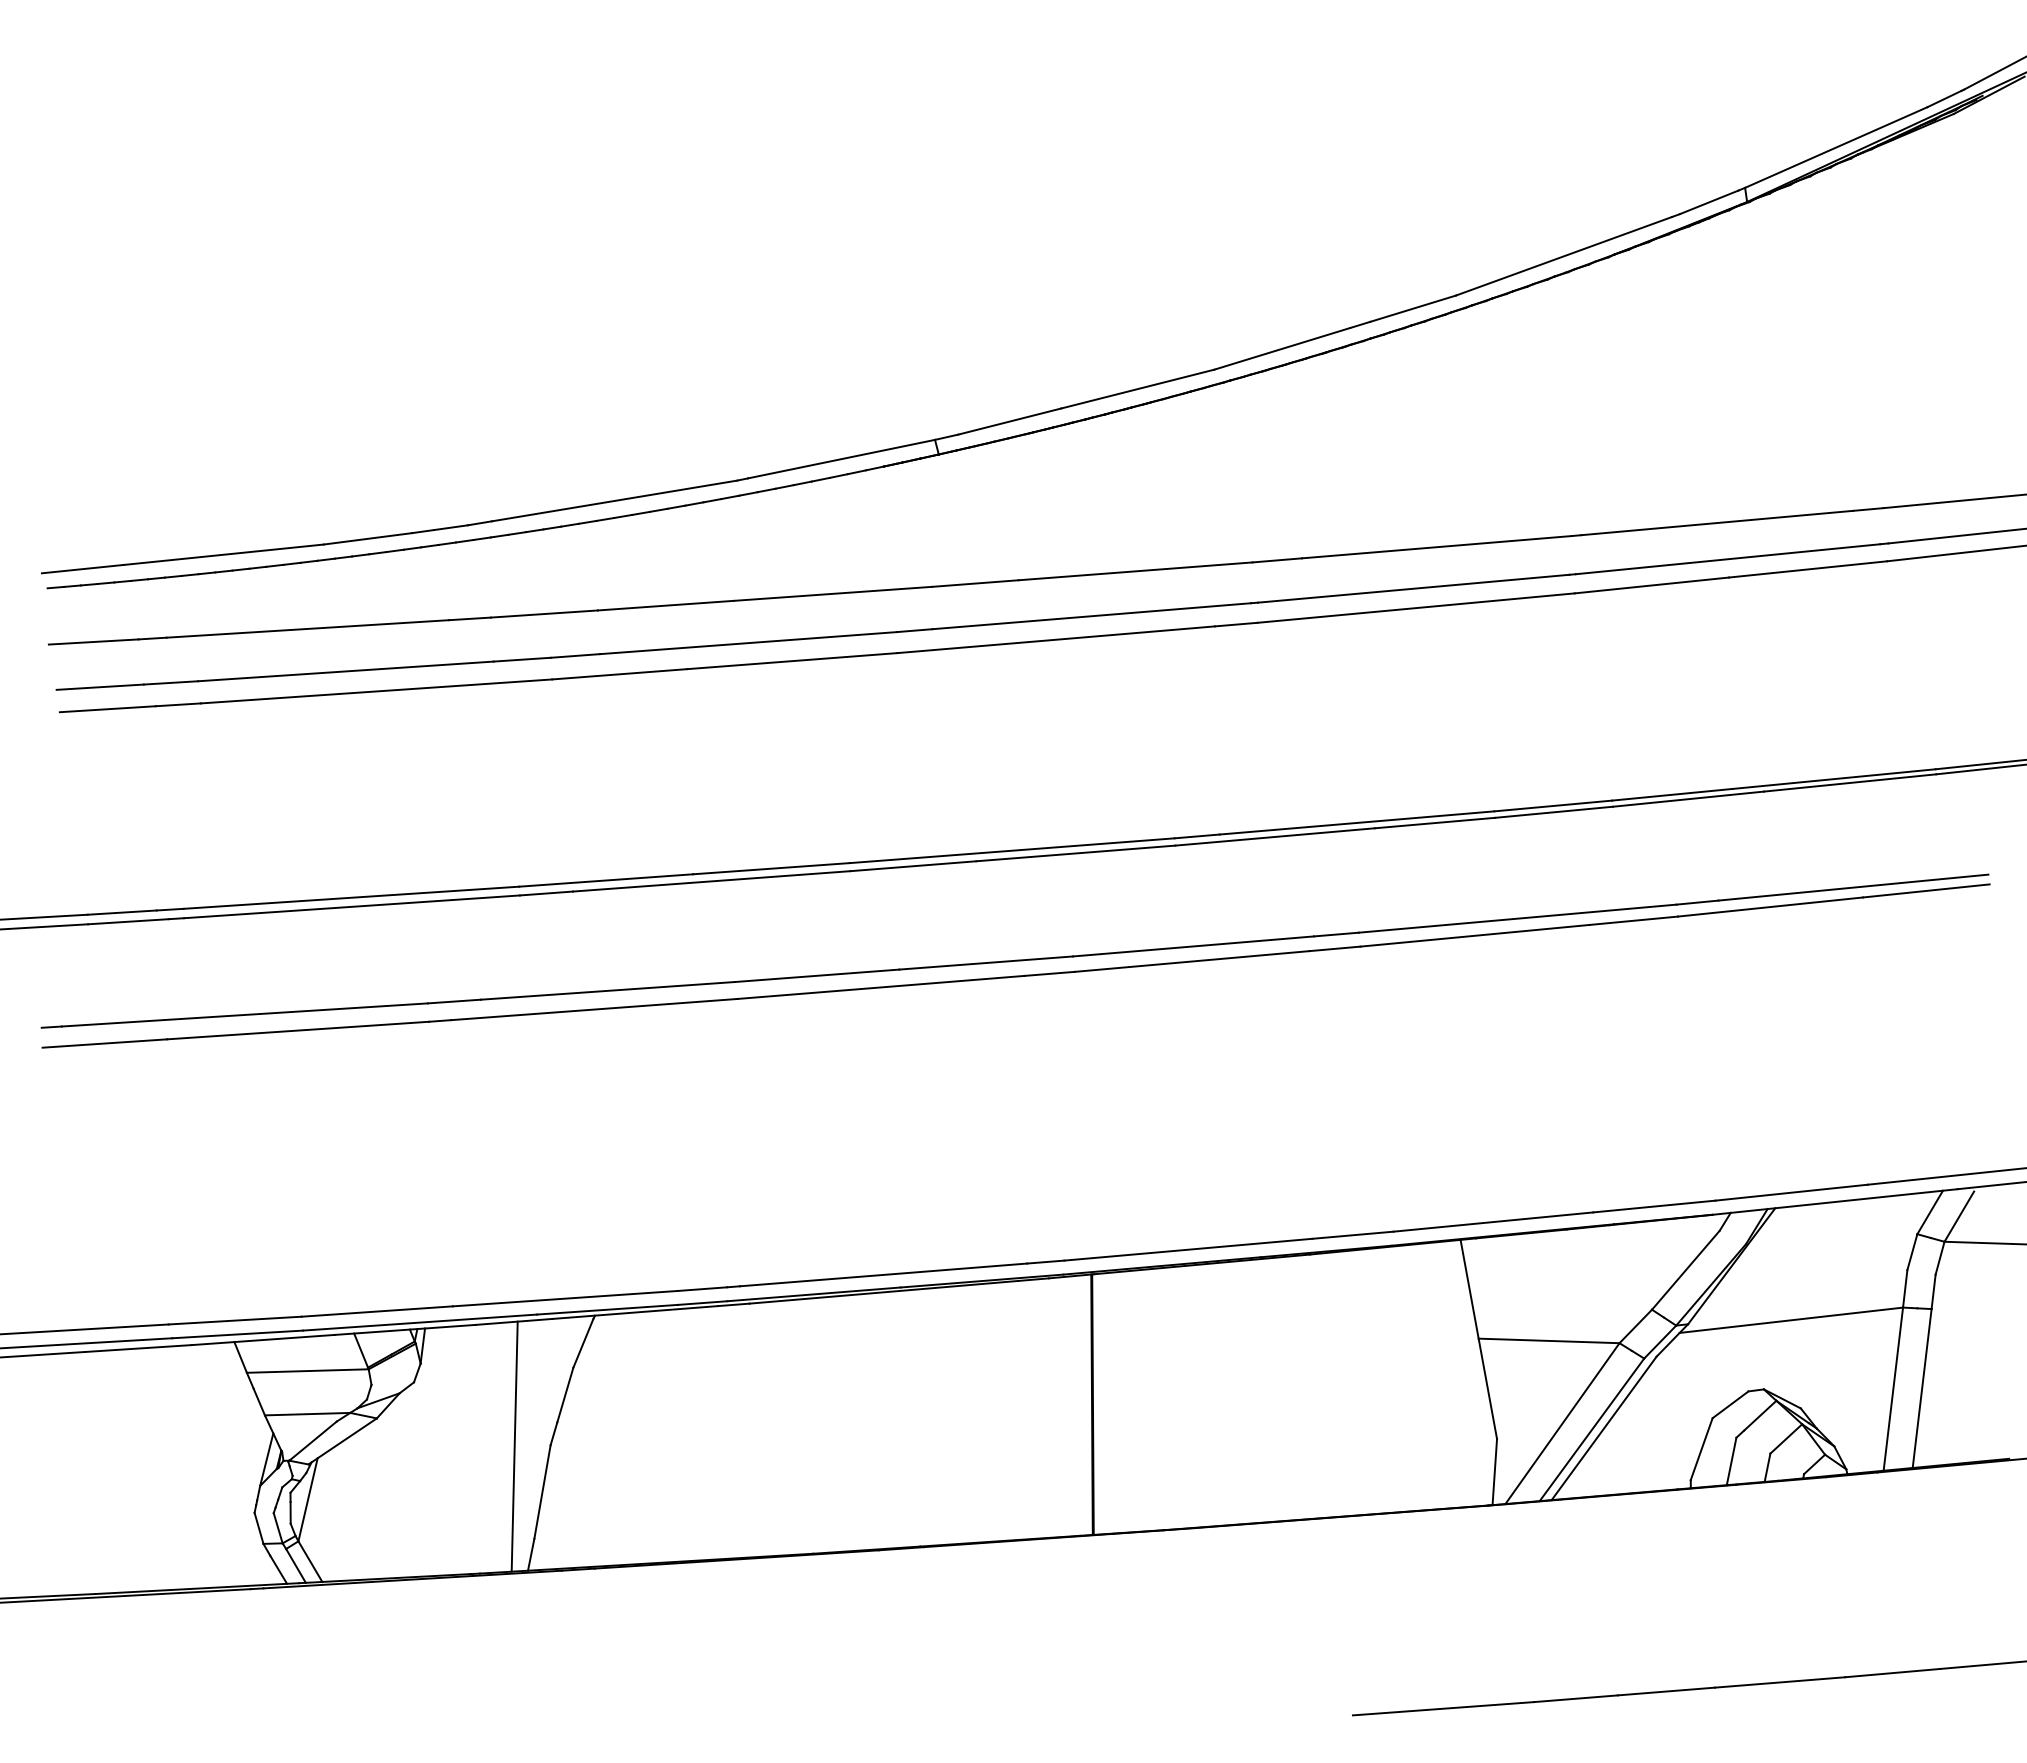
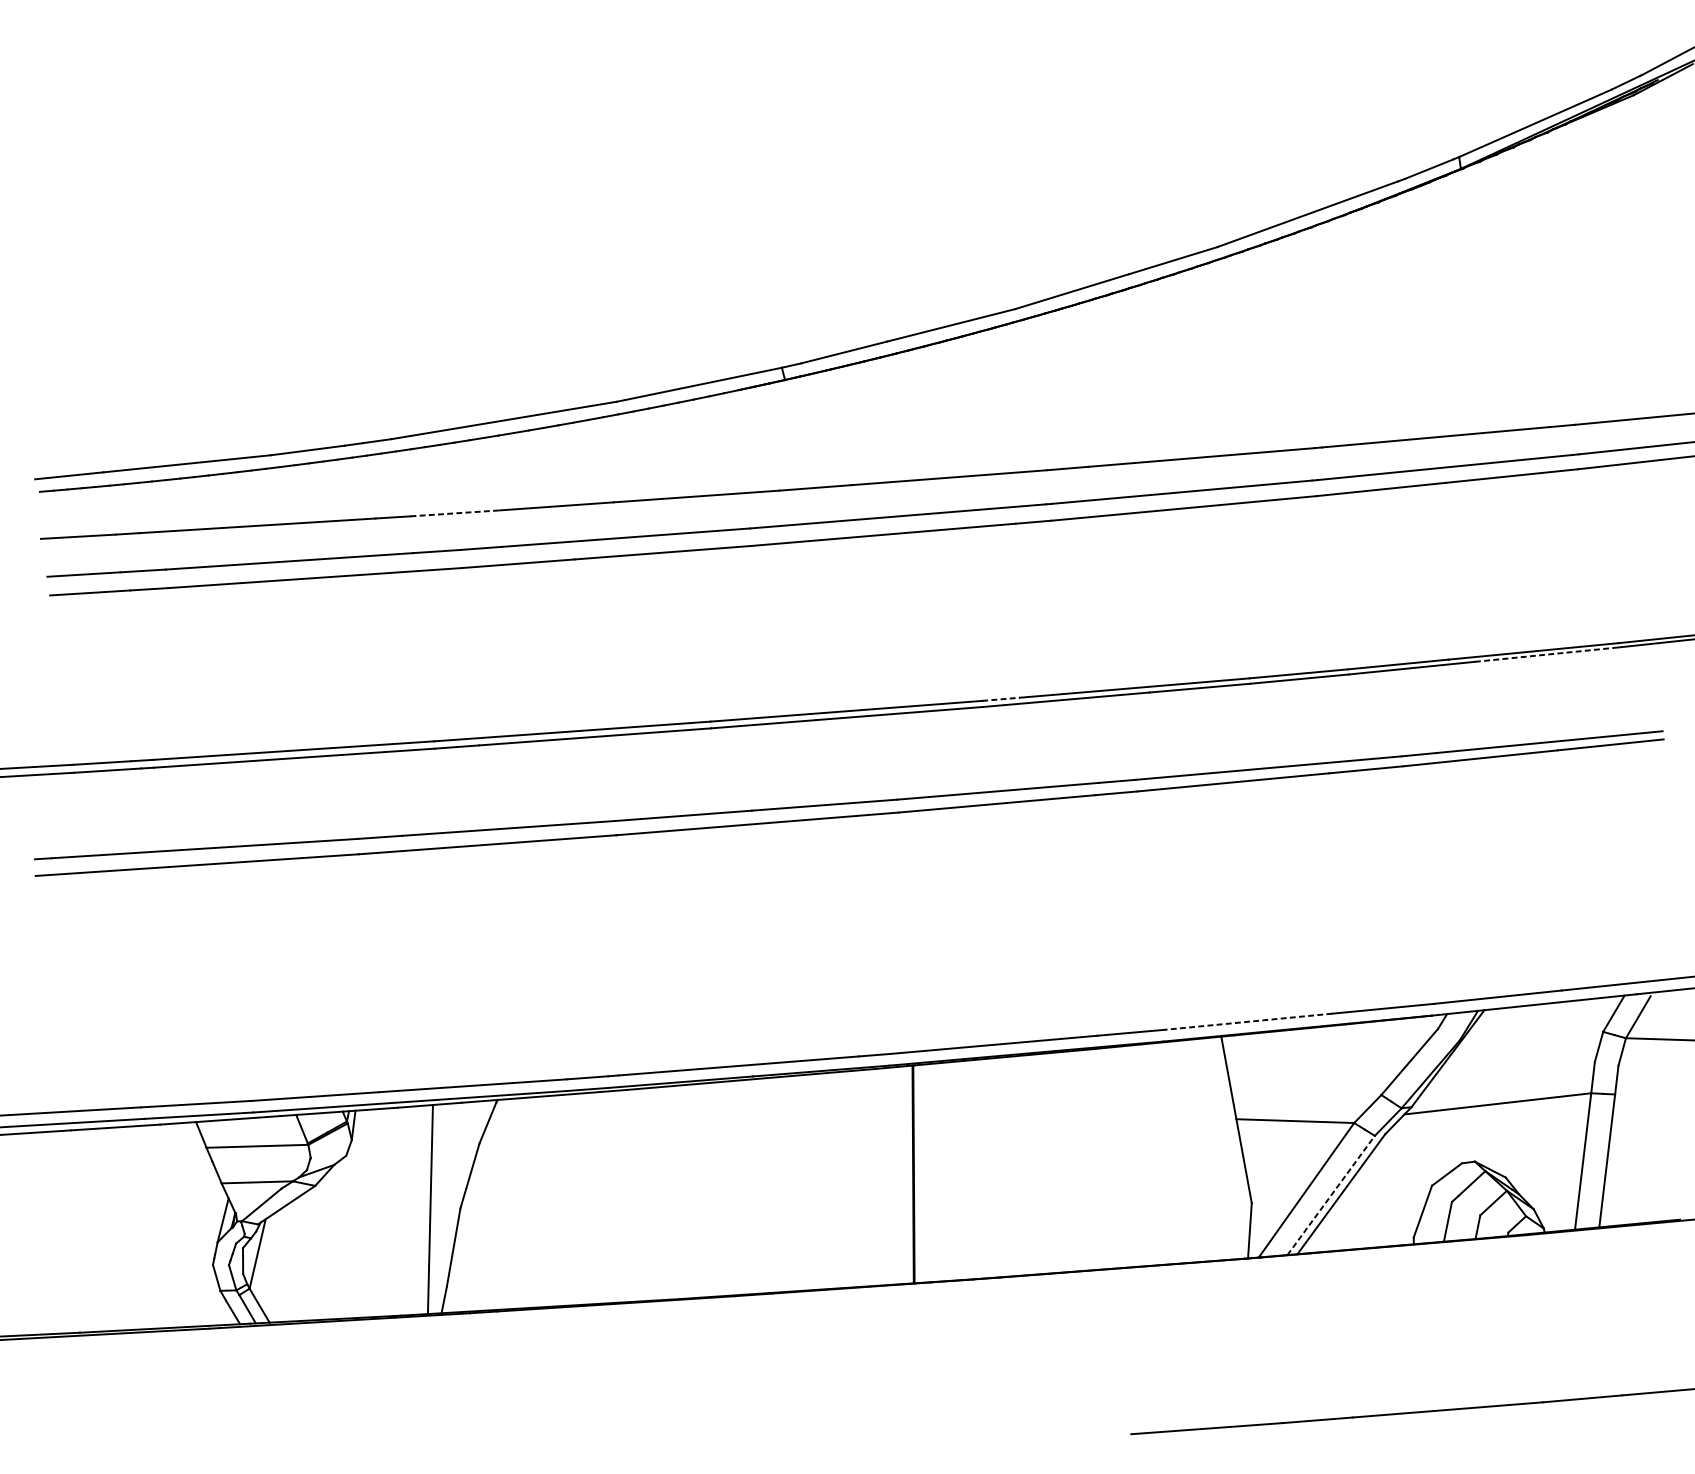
line: (544, 614) -> (455, 513), solid -> dashed
line: (1850, 782) -> (1547, 654), solid -> dashed
line: (1197, 836) -> (1001, 699), solid -> dashed
line: (1492, 1222) -> (1247, 1022), solid -> dashed
line: (1592, 1429) -> (1331, 1195), solid -> dashed

